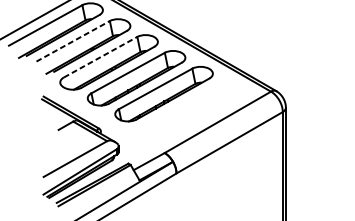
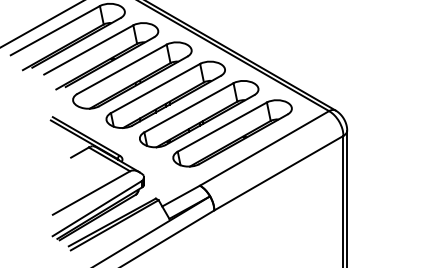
line: (72, 40) -> (88, 49), dashed -> solid
line: (100, 57) -> (122, 69), dashed -> solid
part: (191, 110) -> (232, 133), added

